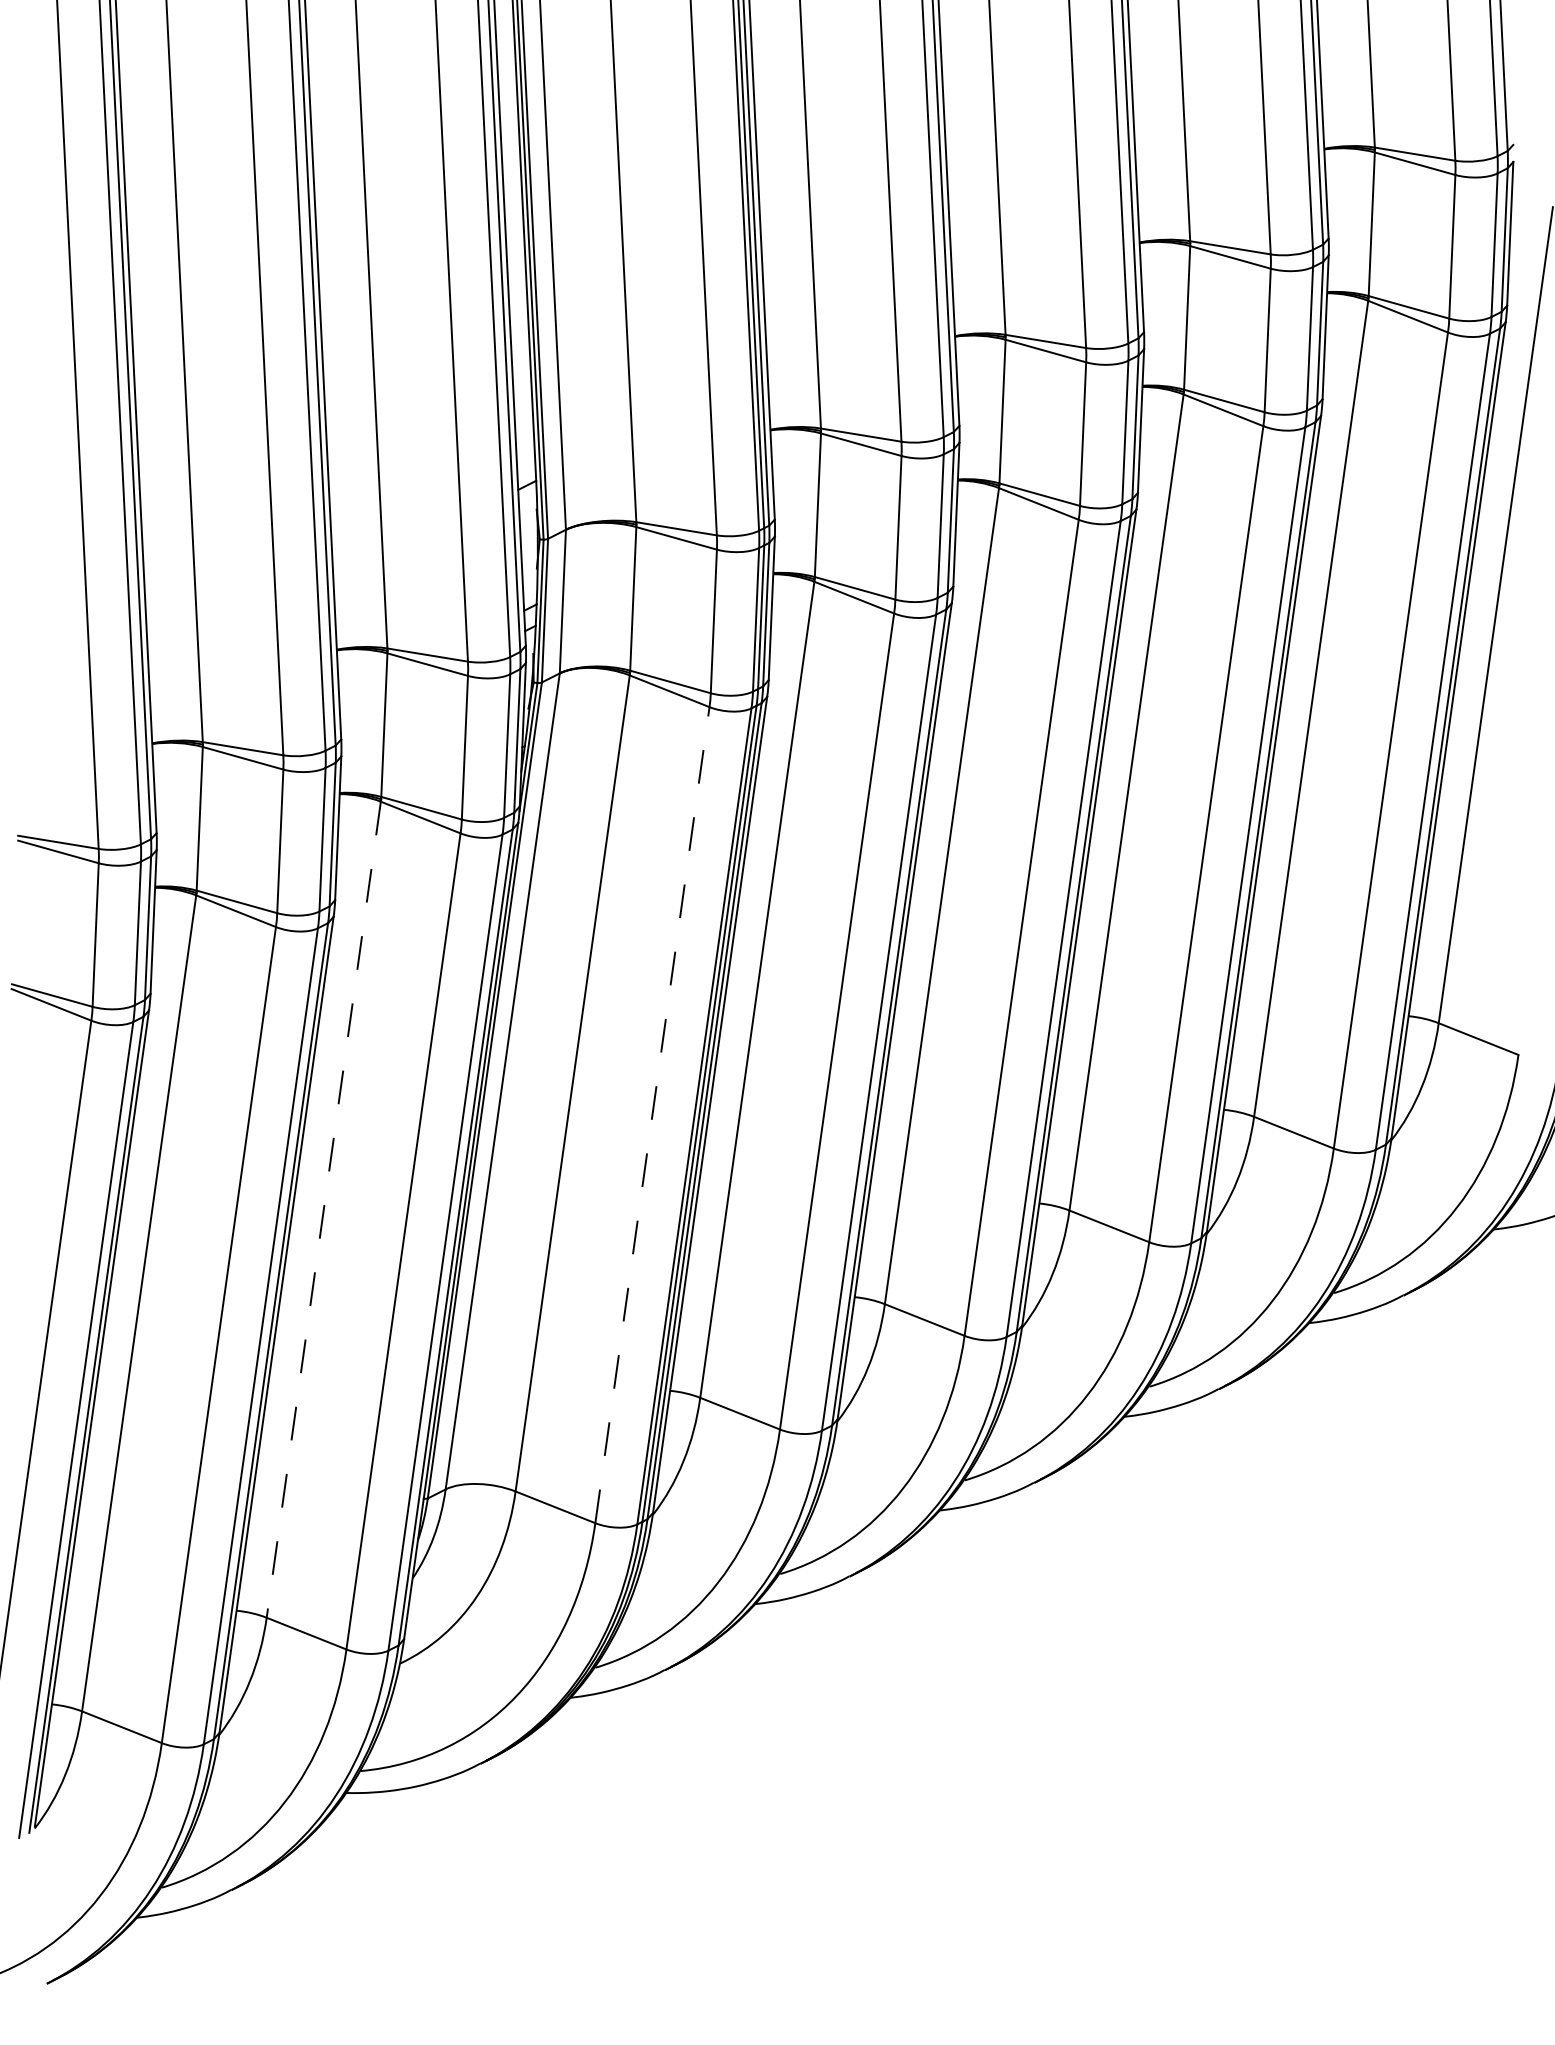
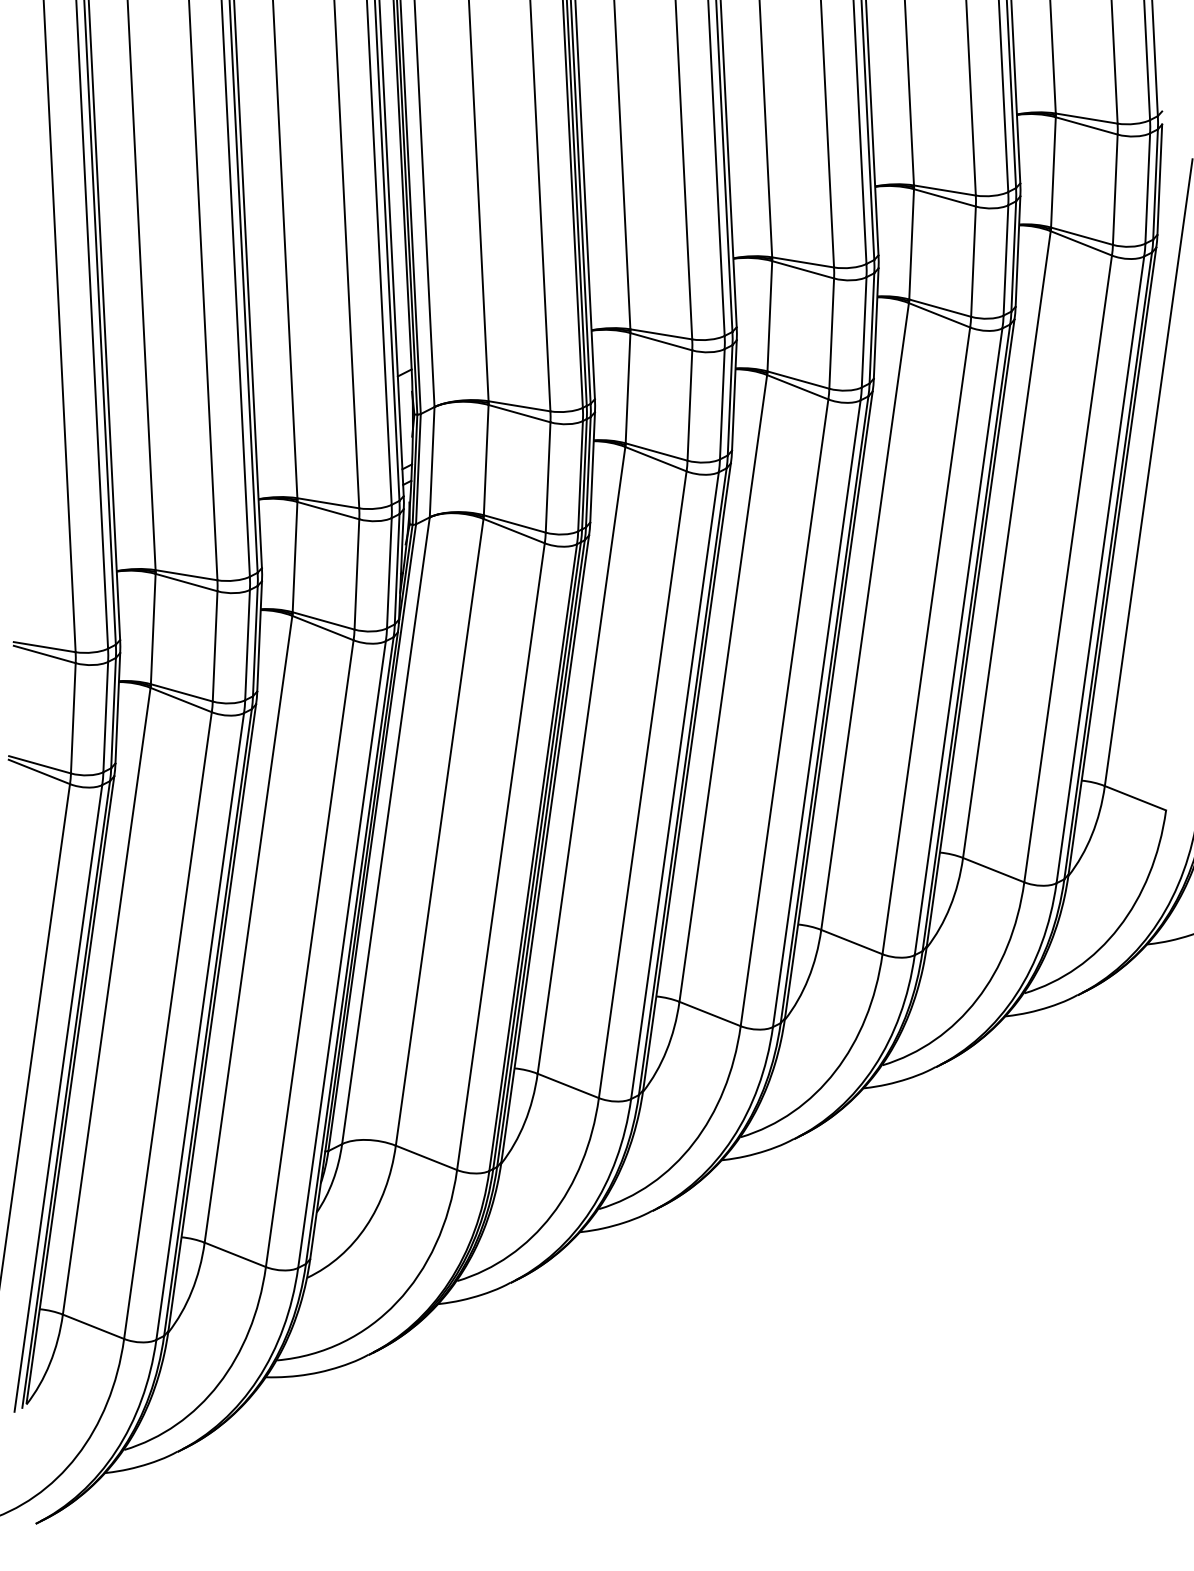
line: (653, 1114) -> (501, 856), dashed -> solid
line: (323, 1209) -> (248, 929), dashed -> solid

